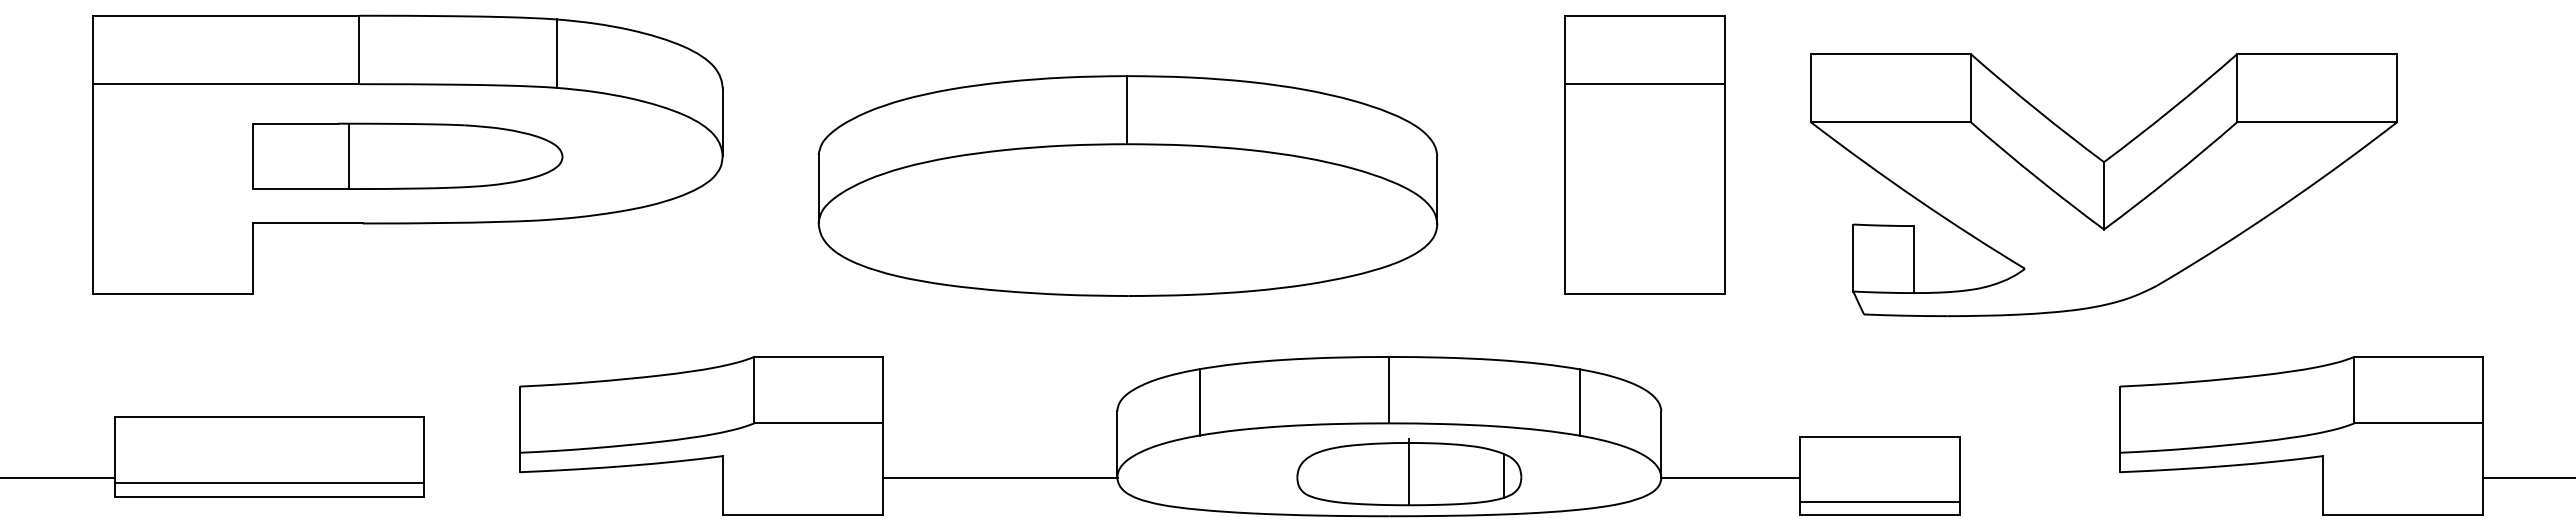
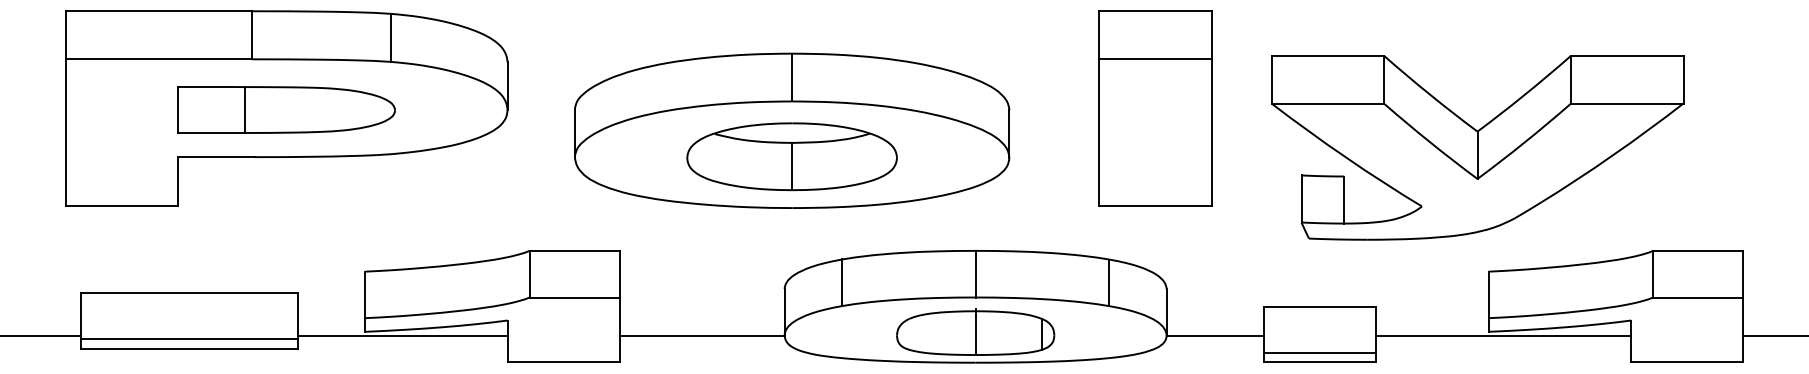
part: (2103, 185) -> (1477, 148), moved
part: (1127, 222) -> (791, 156), added
part: (1409, 472) -> (975, 332), moved
line: (572, 478) -> (402, 336), added
line: (2141, 478) -> (1503, 336), added

